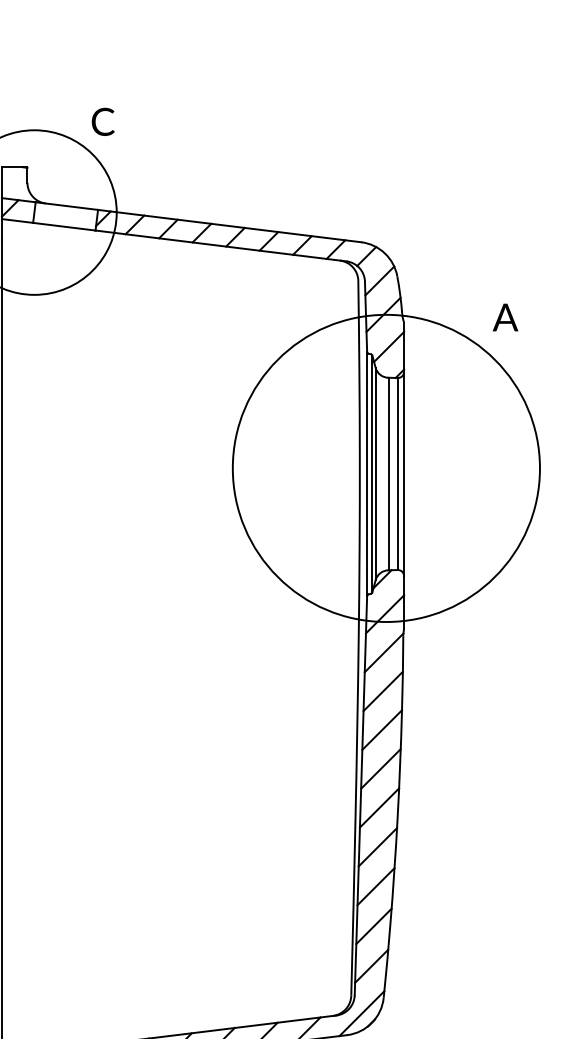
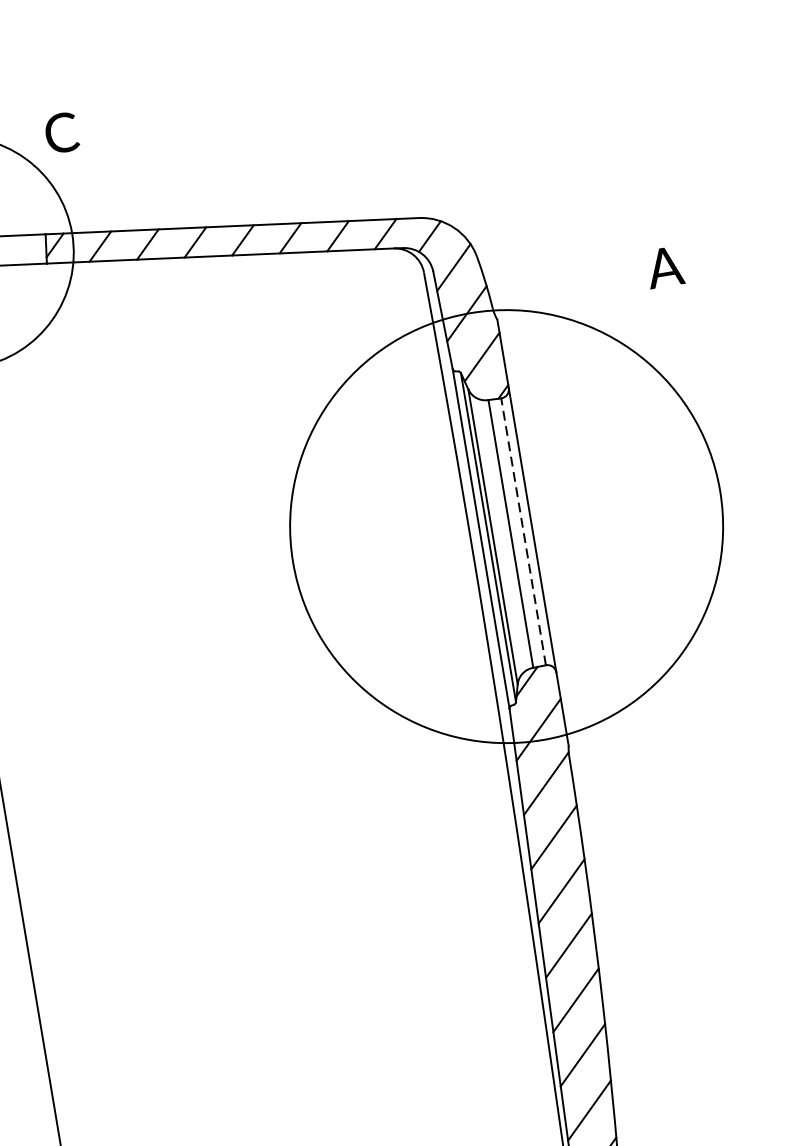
text: (102, 121) -> (60, 132), moved
text: (505, 317) -> (664, 267), moved
line: (397, 474) -> (523, 532), solid -> dashed

